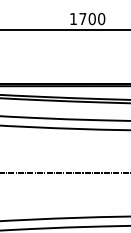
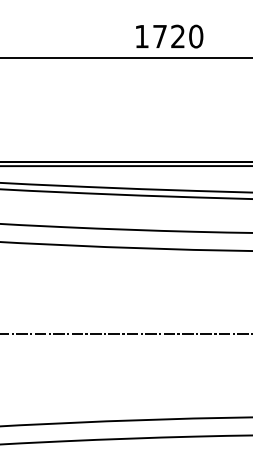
text: (91, 19) -> (176, 37), 1700 -> 1720

